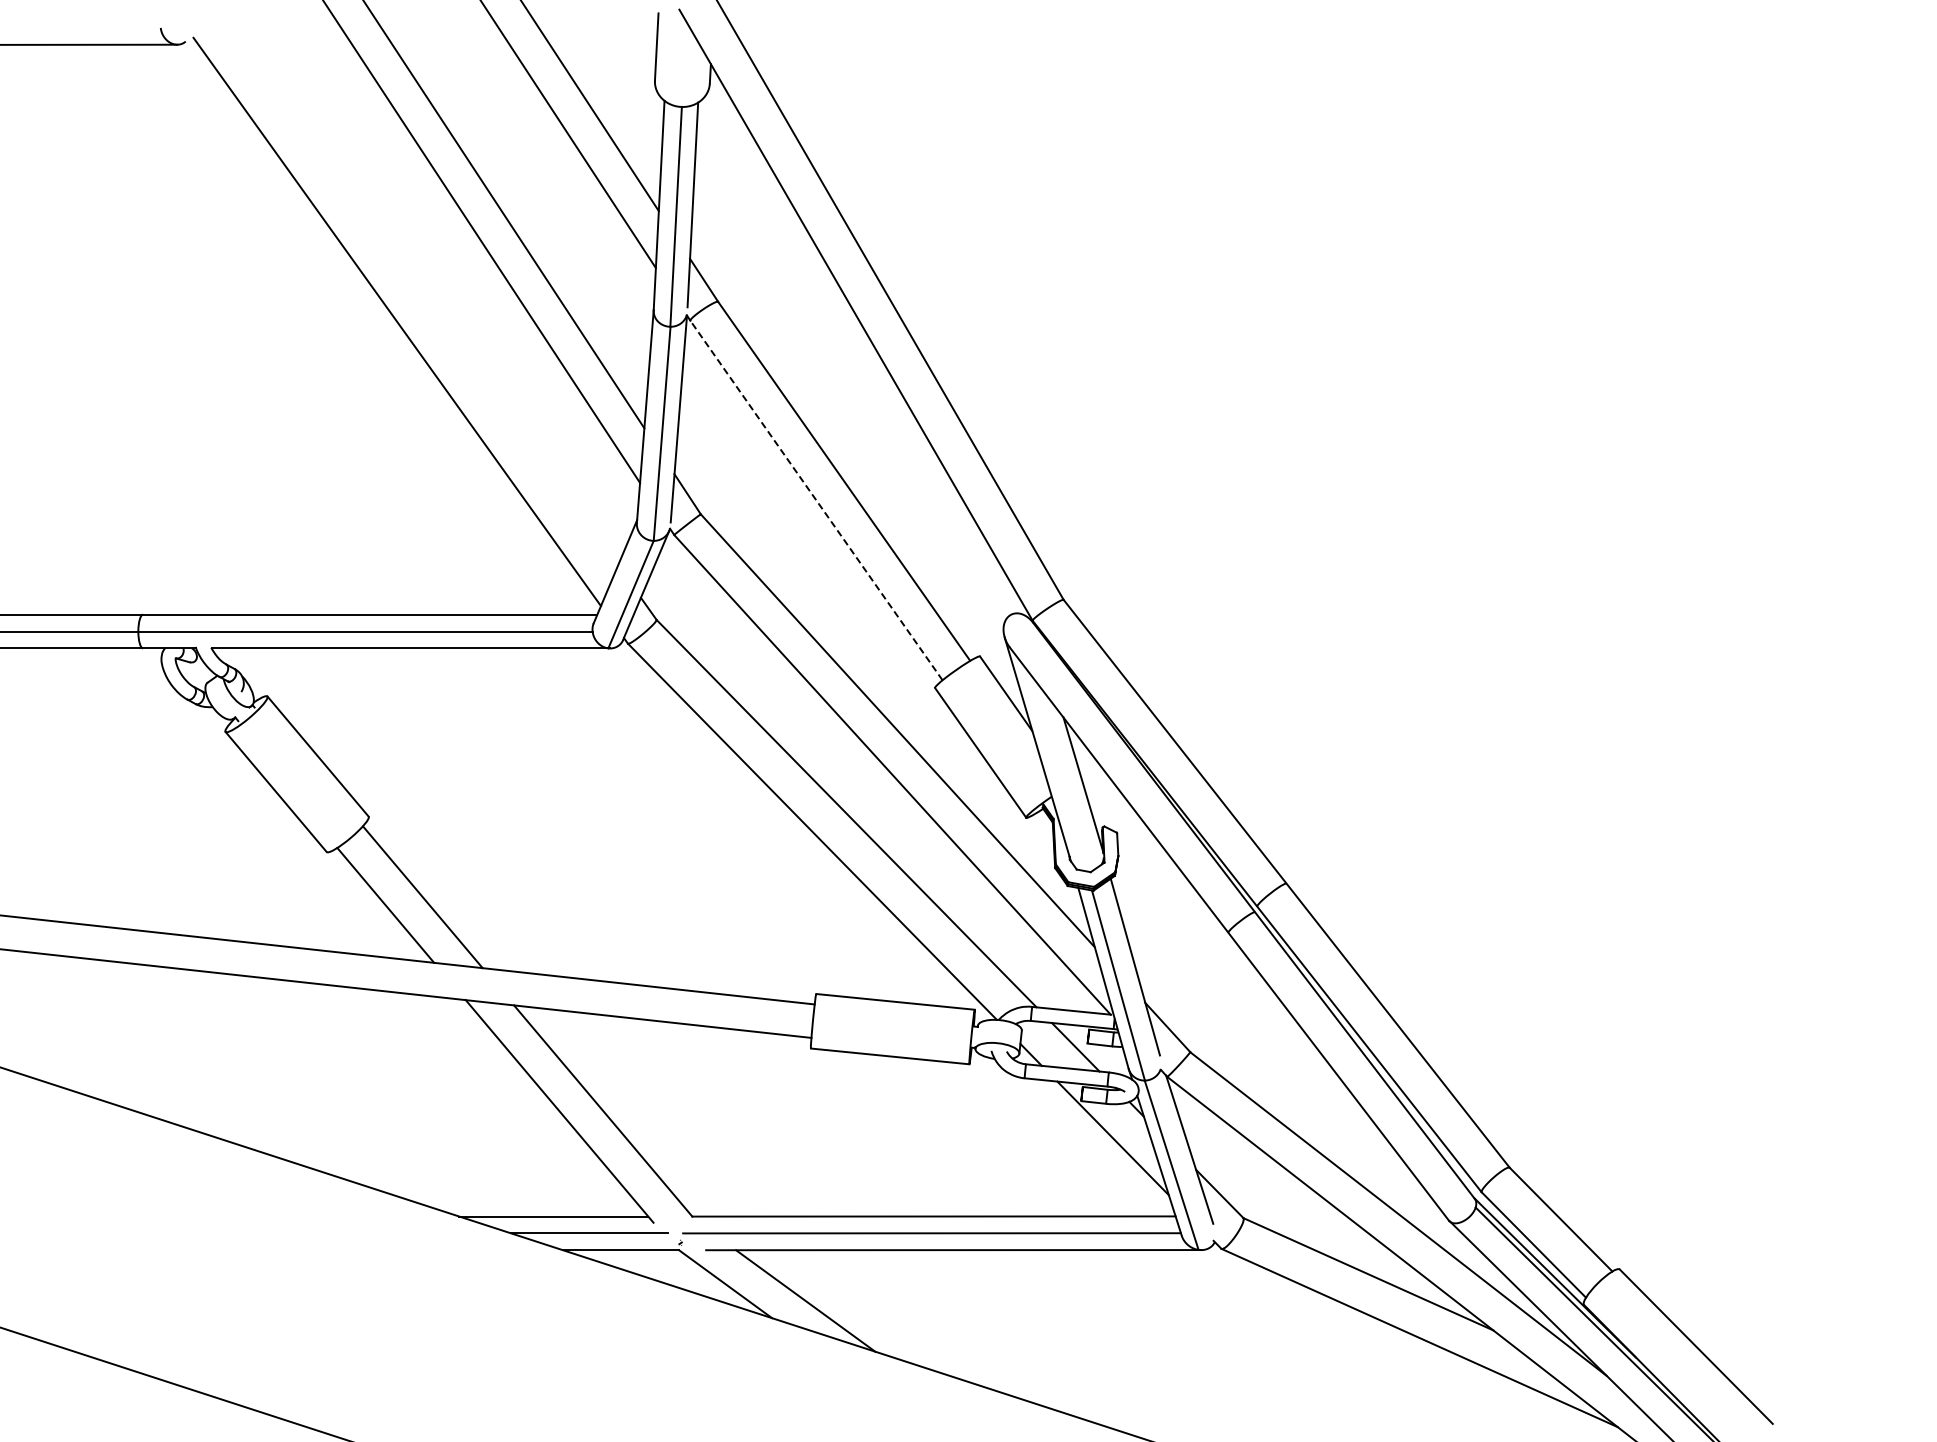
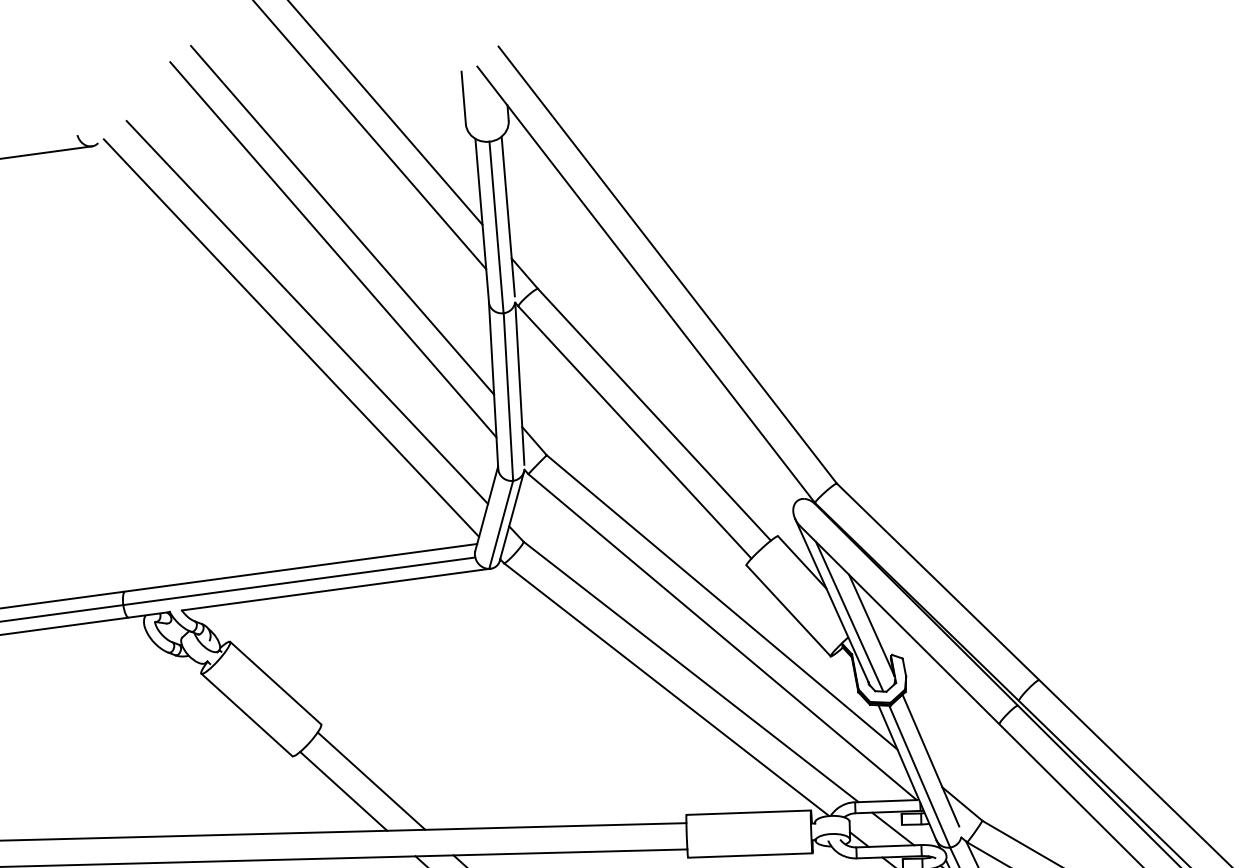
line: (421, 291) -> (307, 311), added
line: (816, 500) -> (635, 432), dashed -> solid
line: (1056, 770) -> (849, 616), added

